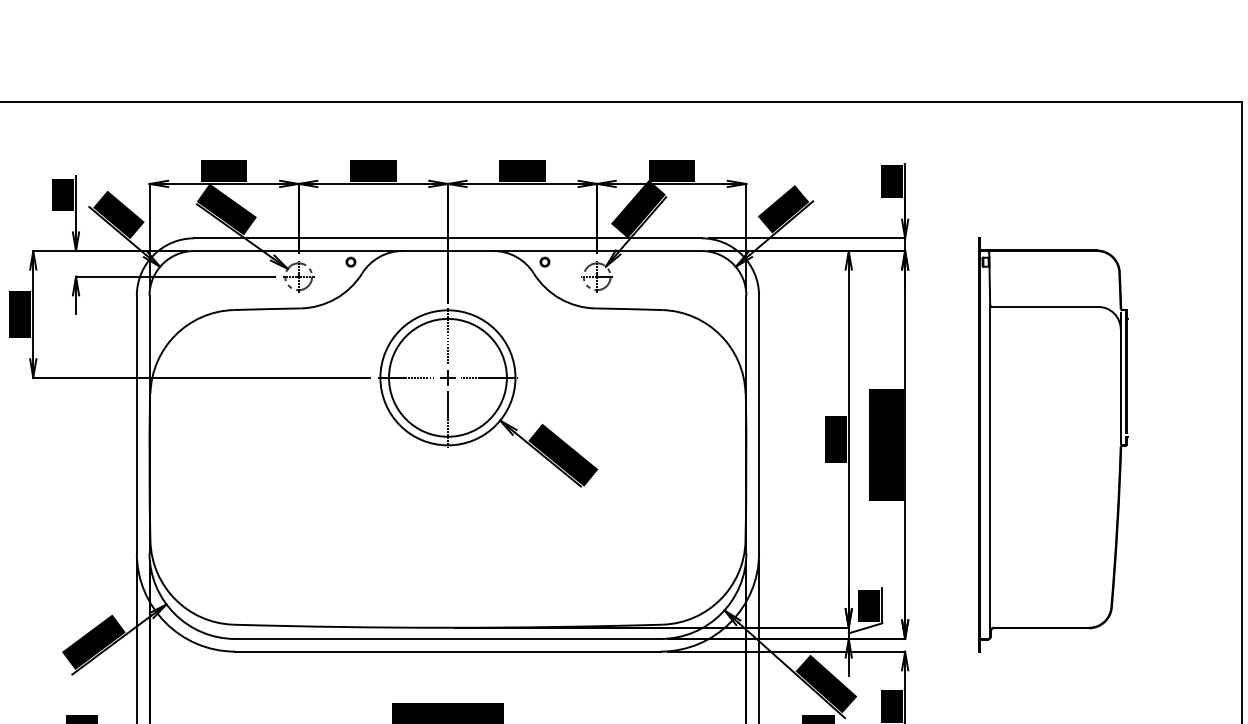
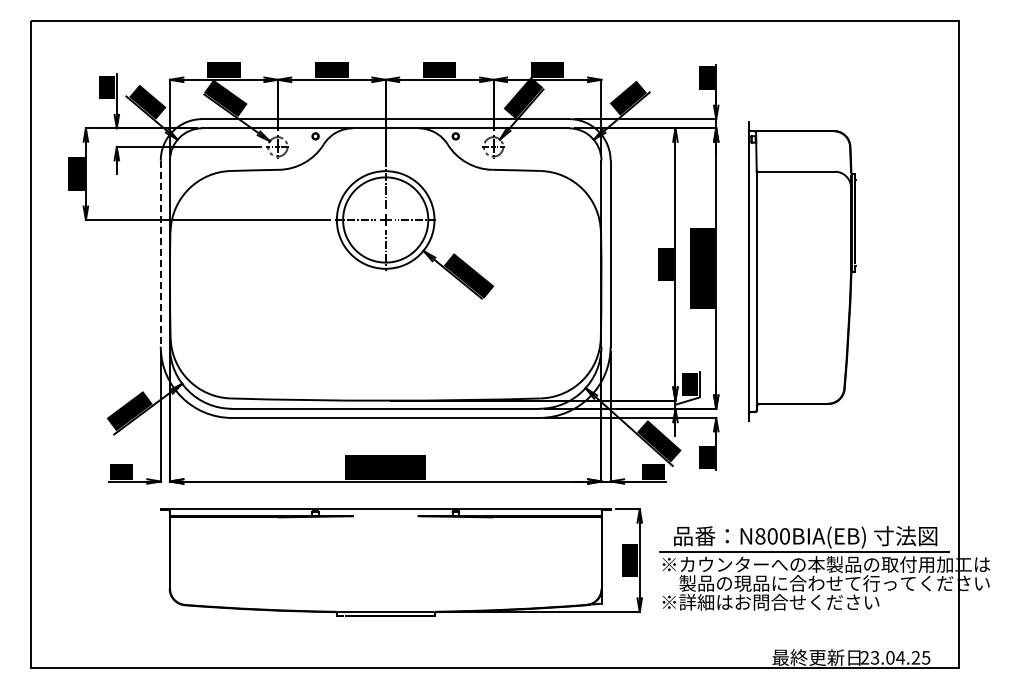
line: (136, 425) -> (160, 254), solid -> dashed
part: (1052, 444) -> (801, 271), moved

